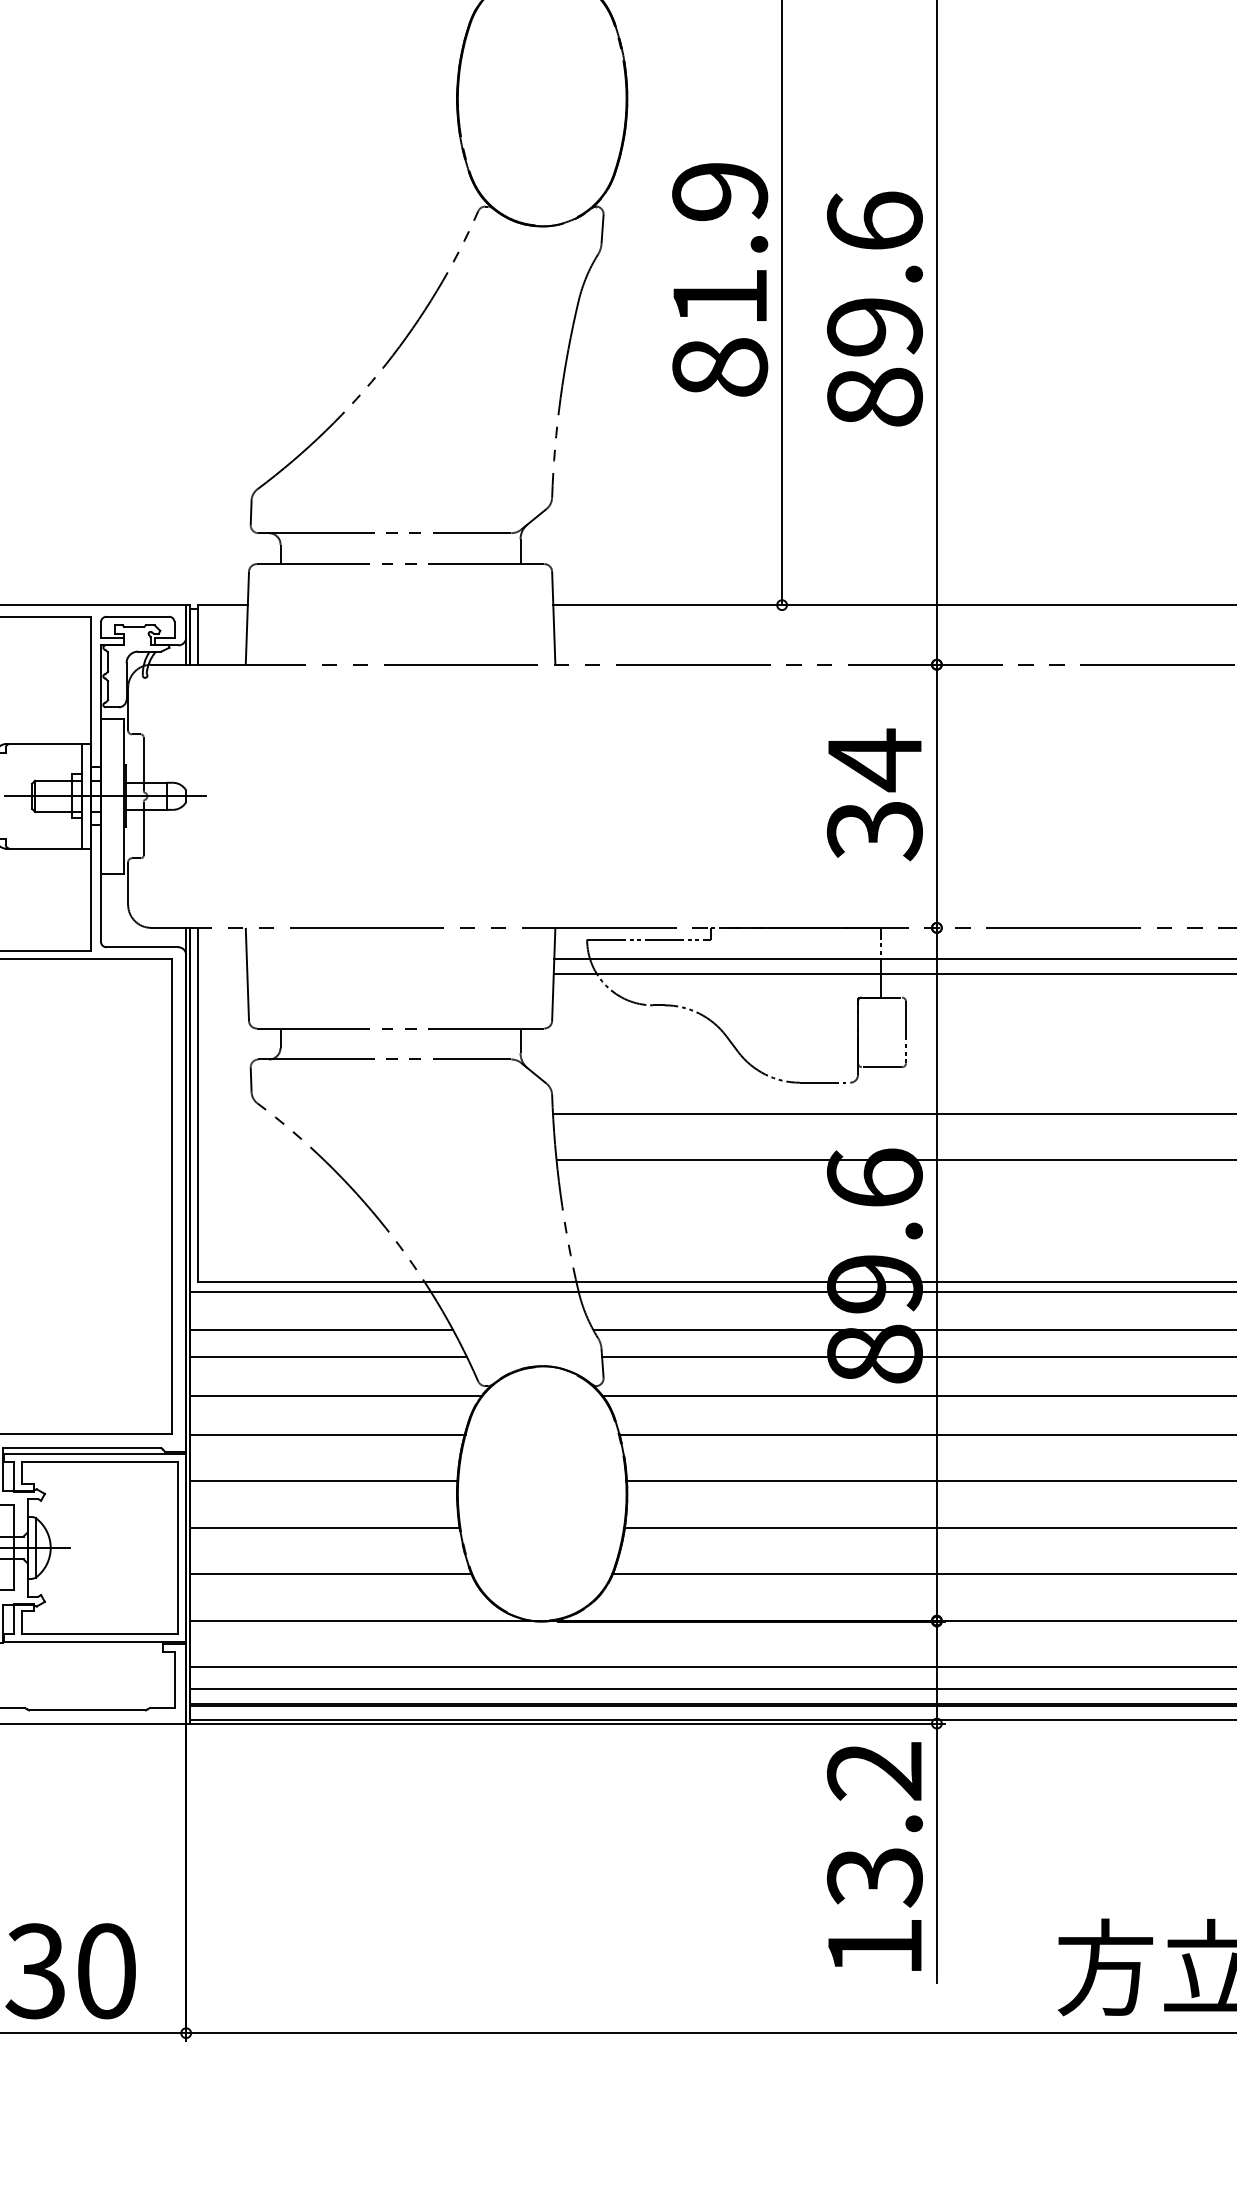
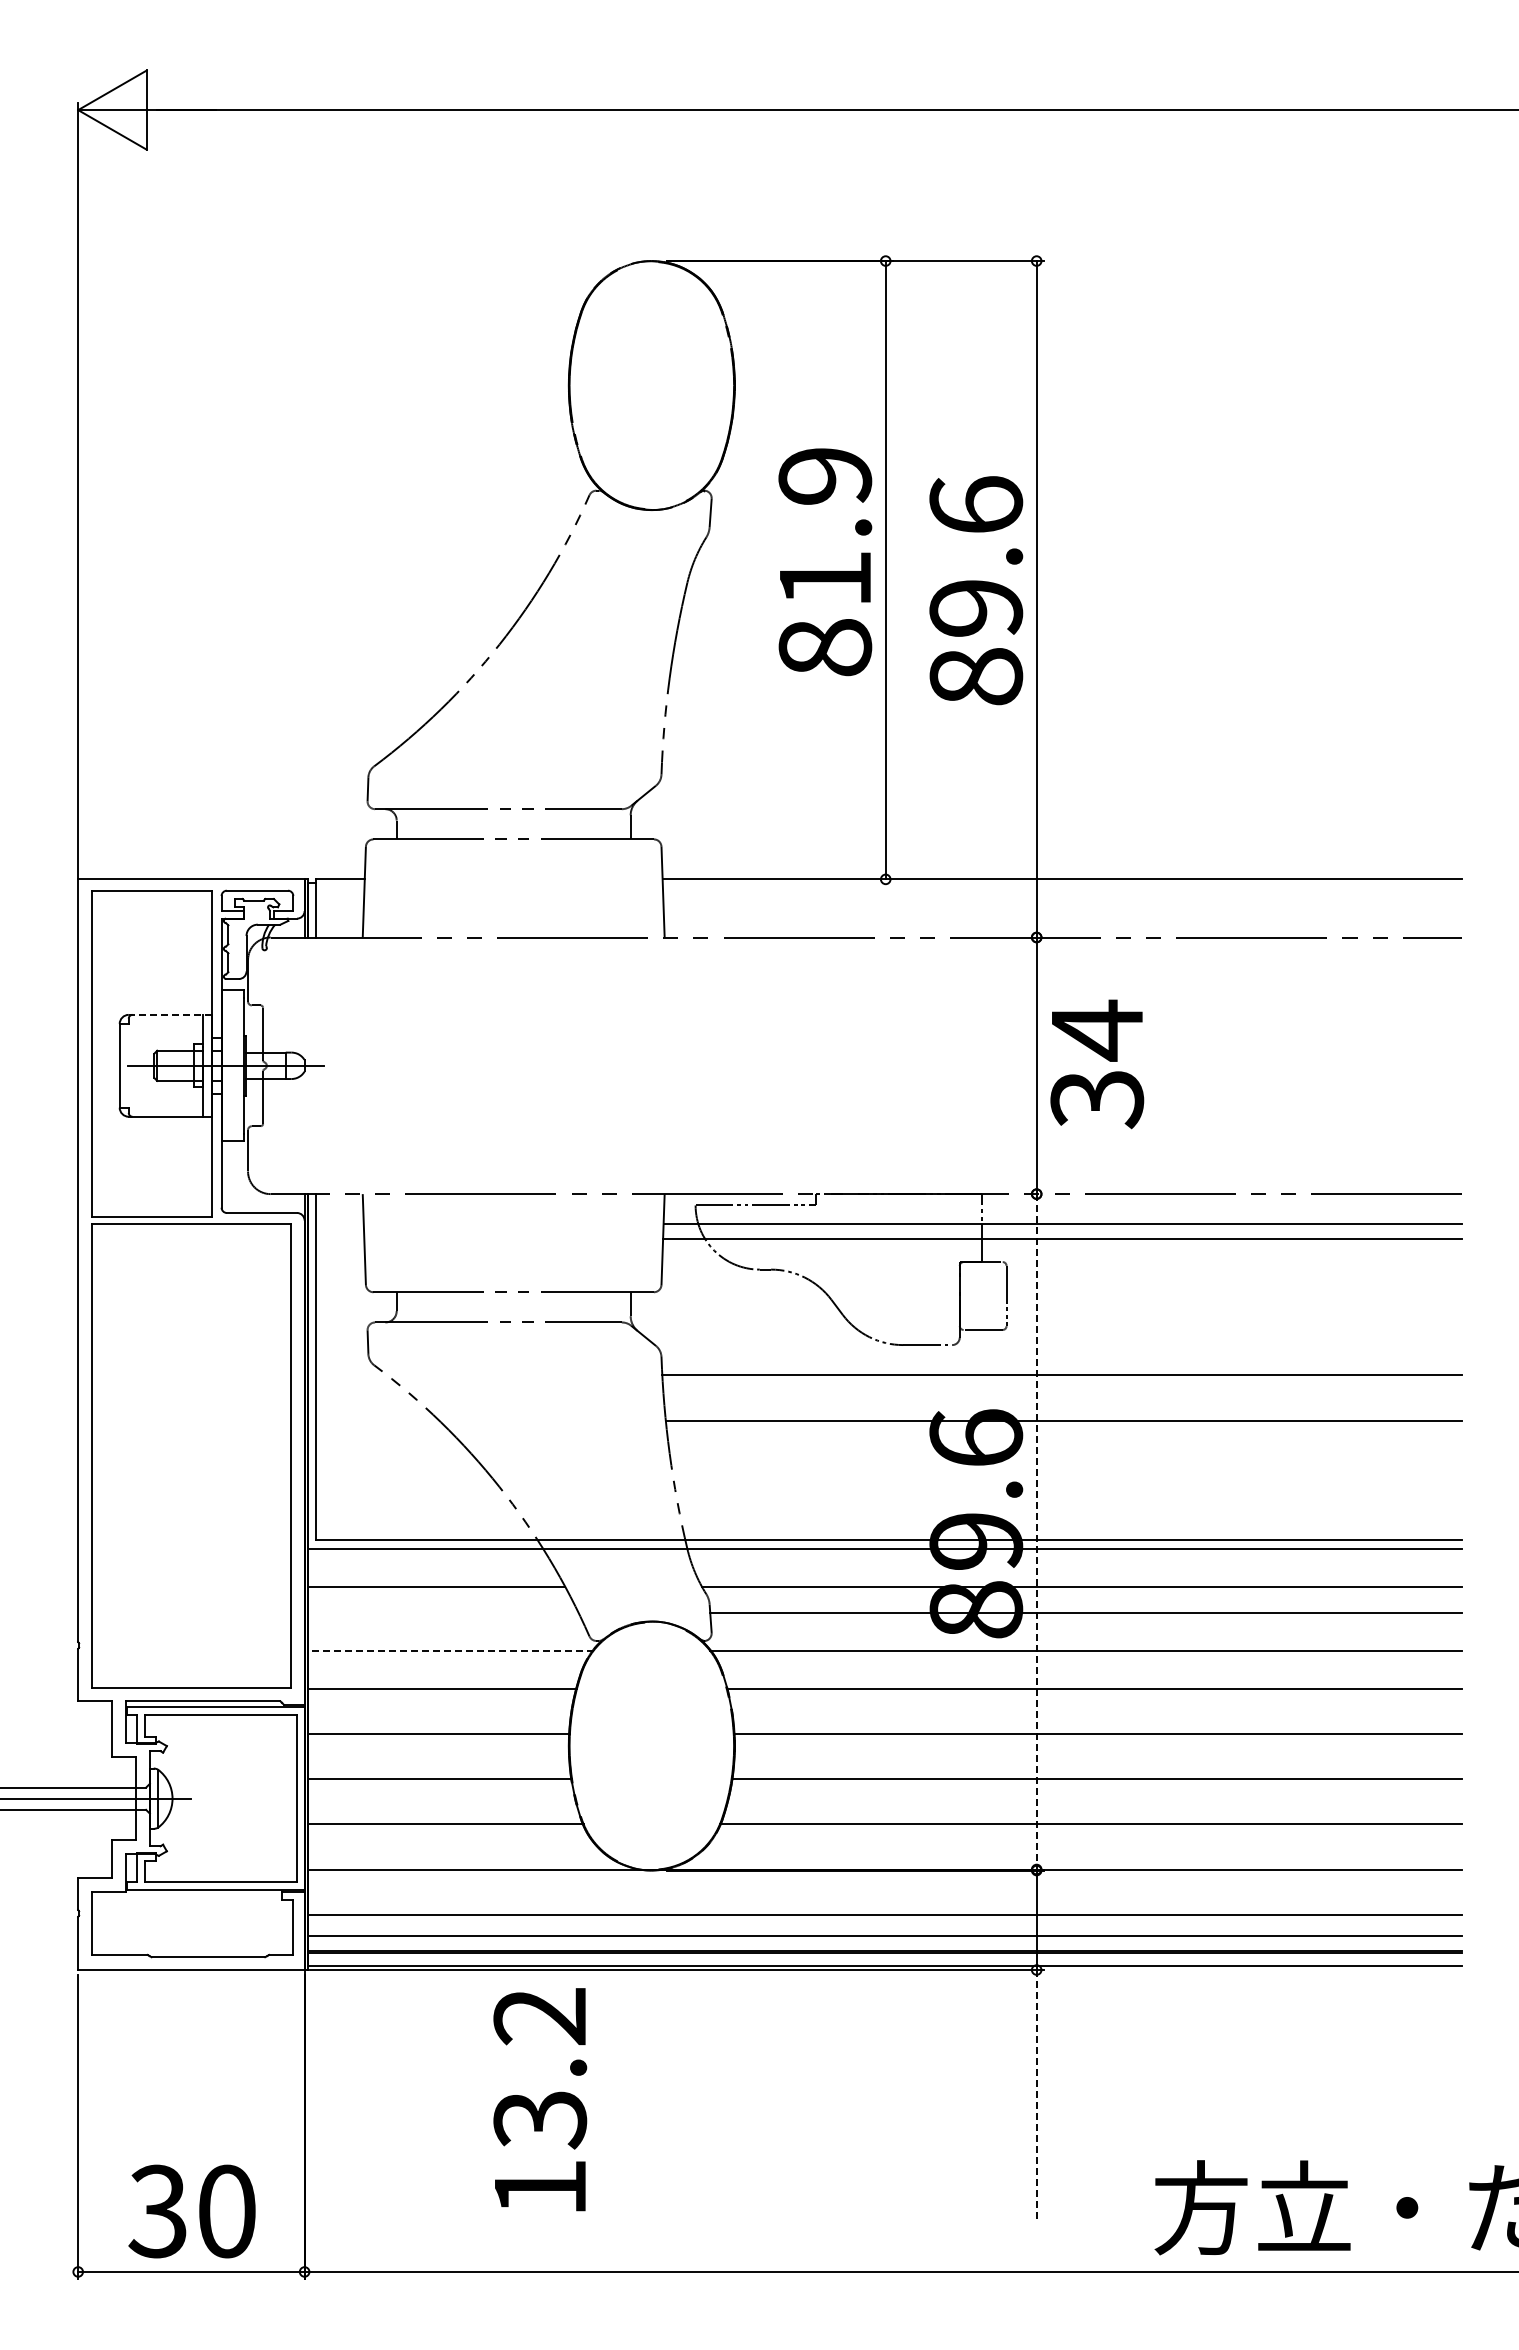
line: (48, 743) -> (170, 1014), solid -> dashed
text: (875, 794) -> (1097, 1064), moved
line: (936, 1274) -> (1036, 1532), solid -> dashed
line: (328, 1357) -> (443, 1613), removed
line: (335, 1395) -> (450, 1650), solid -> dashed
line: (936, 1853) -> (1036, 2096), solid -> dashed
text: (875, 1856) -> (540, 2099), moved

